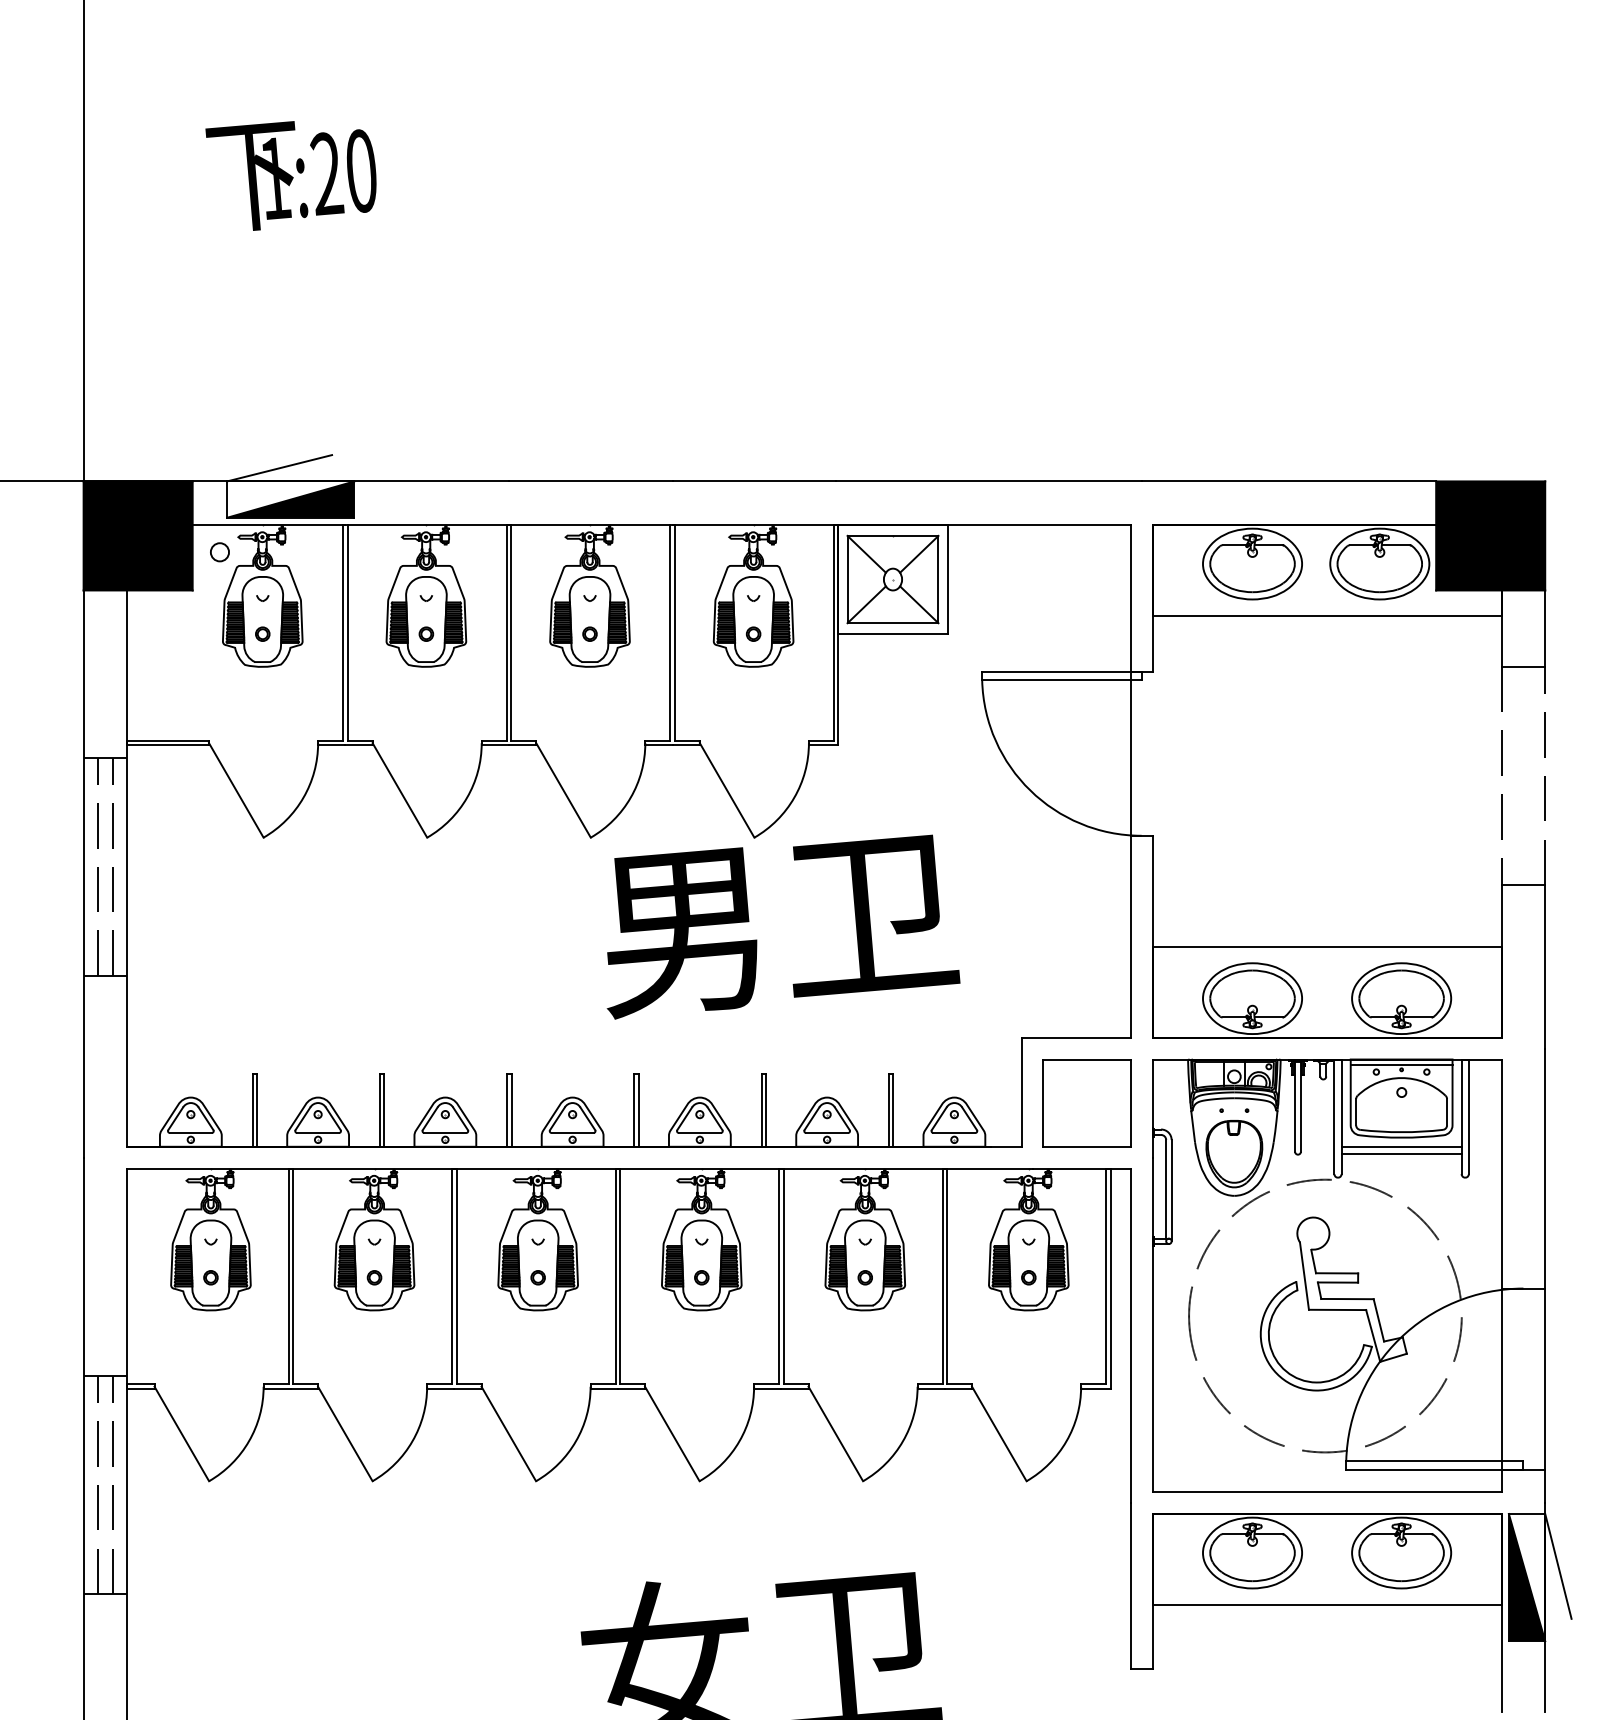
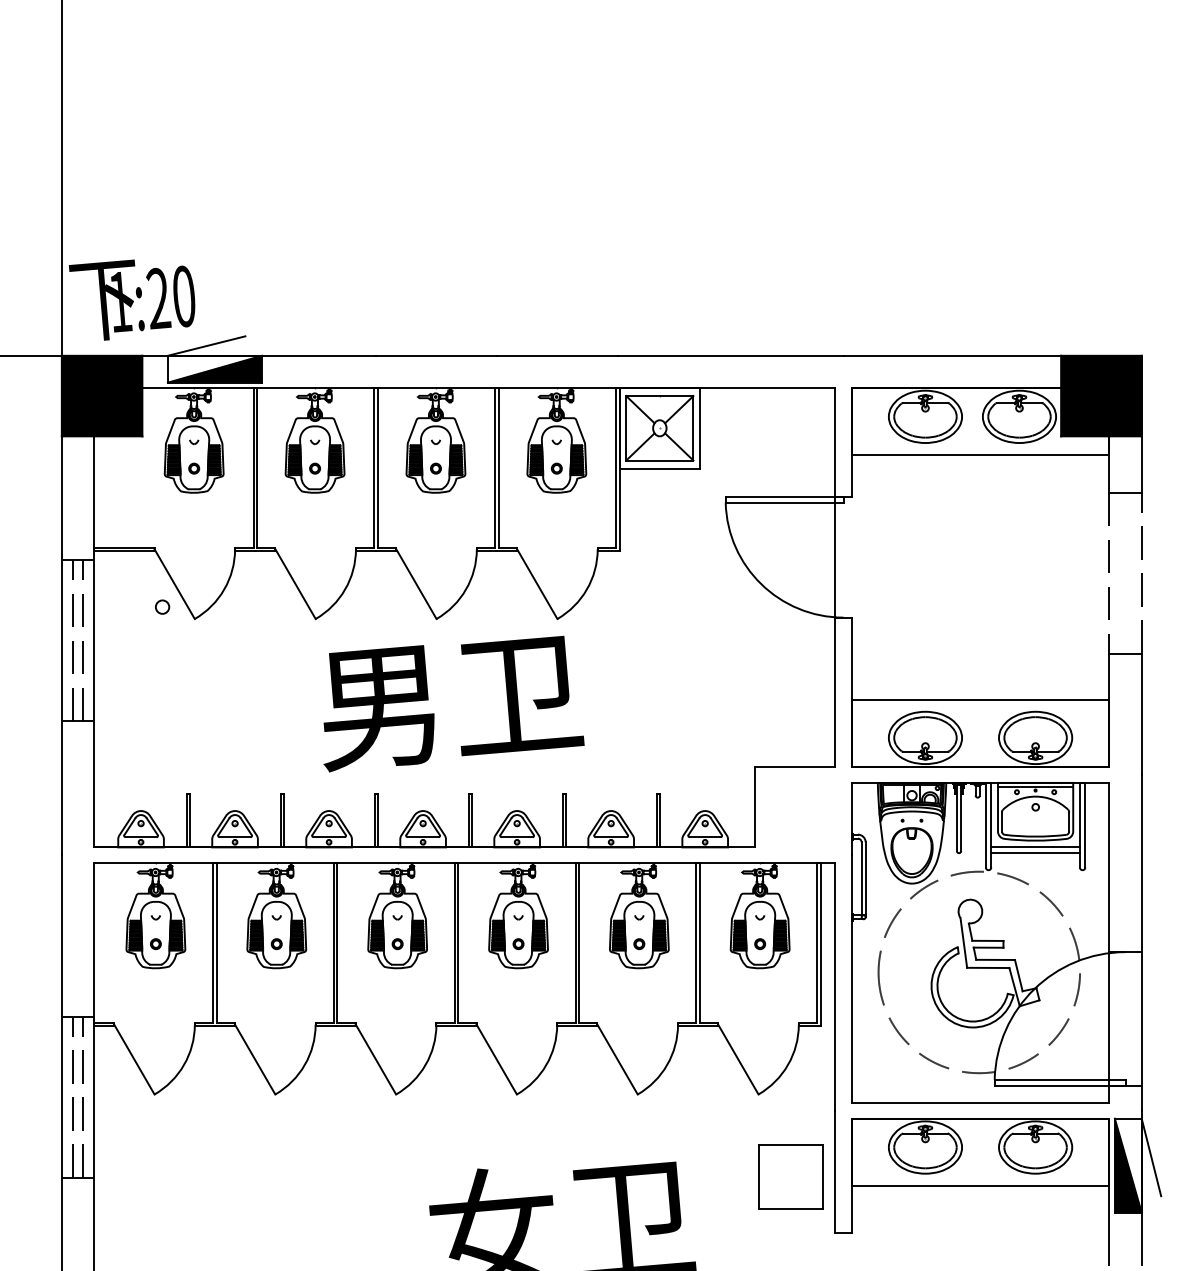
text: (290, 175) -> (131, 299), moved
circle: (219, 551) -> (162, 606), moved
text: (782, 926) -> (453, 703), moved
part: (1086, 1102) -> (790, 1176), moved

